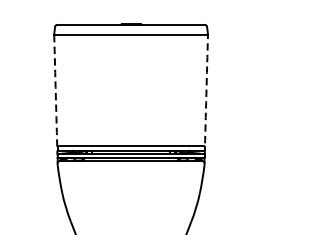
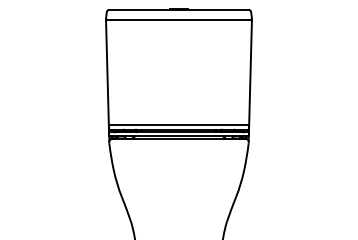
arc: (55, 94) -> (107, 76), dashed -> solid
arc: (206, 94) -> (250, 76), dashed -> solid

